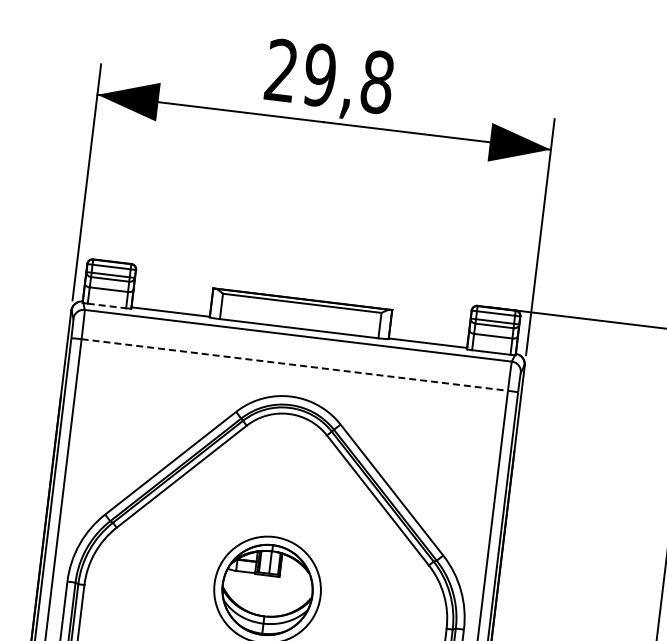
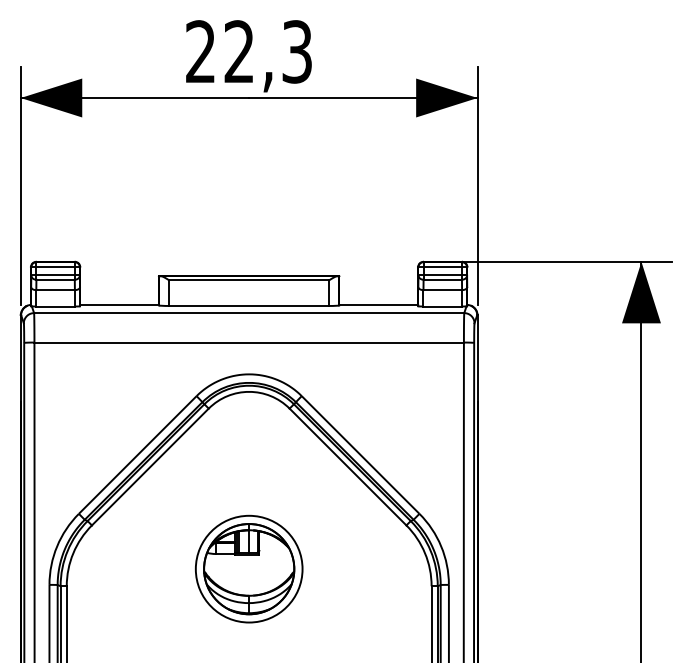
text: (348, 78) -> (268, 51), 29,8 -> 22,3
line: (107, 306) -> (56, 306), dashed -> solid
line: (295, 364) -> (249, 342), dashed -> solid

